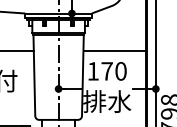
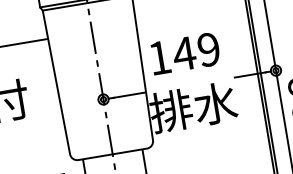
line: (114, 50) -> (191, 14), removed
text: (113, 71) -> (195, 52), 170 -> 149

